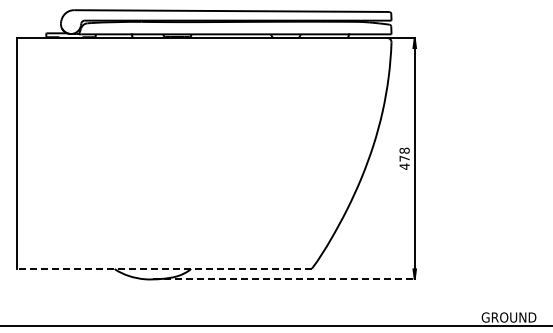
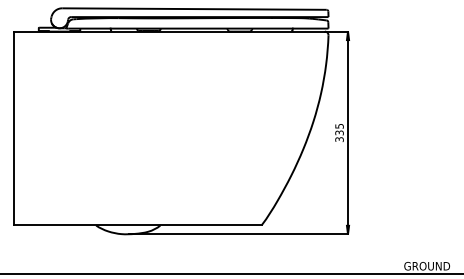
text: (404, 158) -> (339, 132), 478 -> 335
line: (164, 268) -> (138, 225), dashed -> solid
line: (284, 279) -> (238, 234), dashed -> solid

